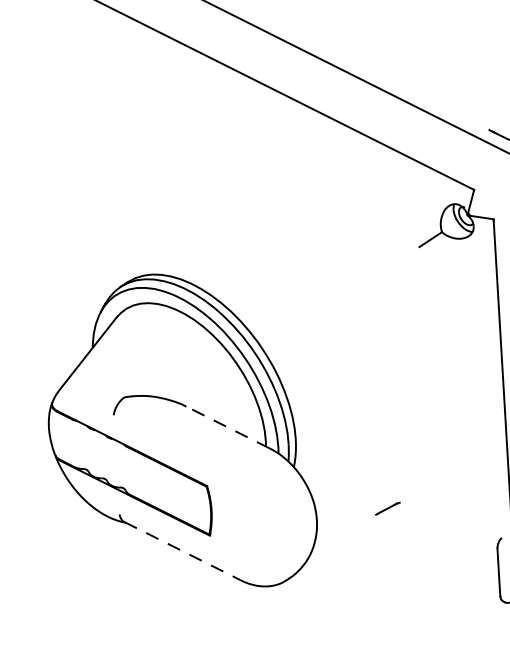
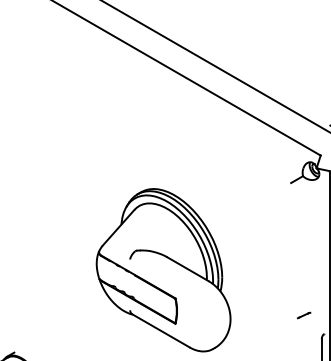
line: (227, 428) -> (187, 269), dashed -> solid
line: (388, 508) -> (304, 315), moved
line: (183, 552) -> (161, 331), dashed -> solid

